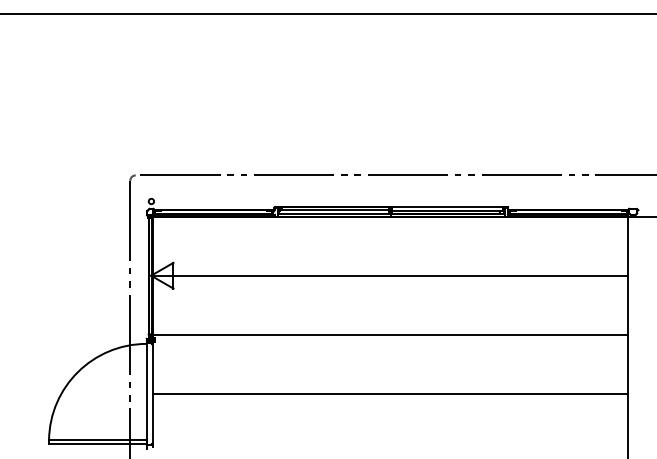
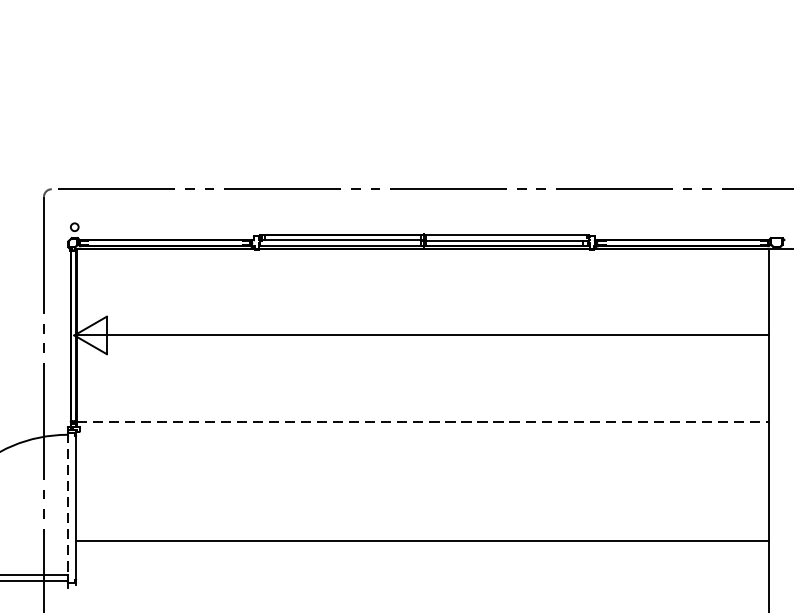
line: (390, 334) -> (423, 421), solid -> dashed
line: (146, 394) -> (67, 508), solid -> dashed
line: (389, 394) -> (421, 542), moved

